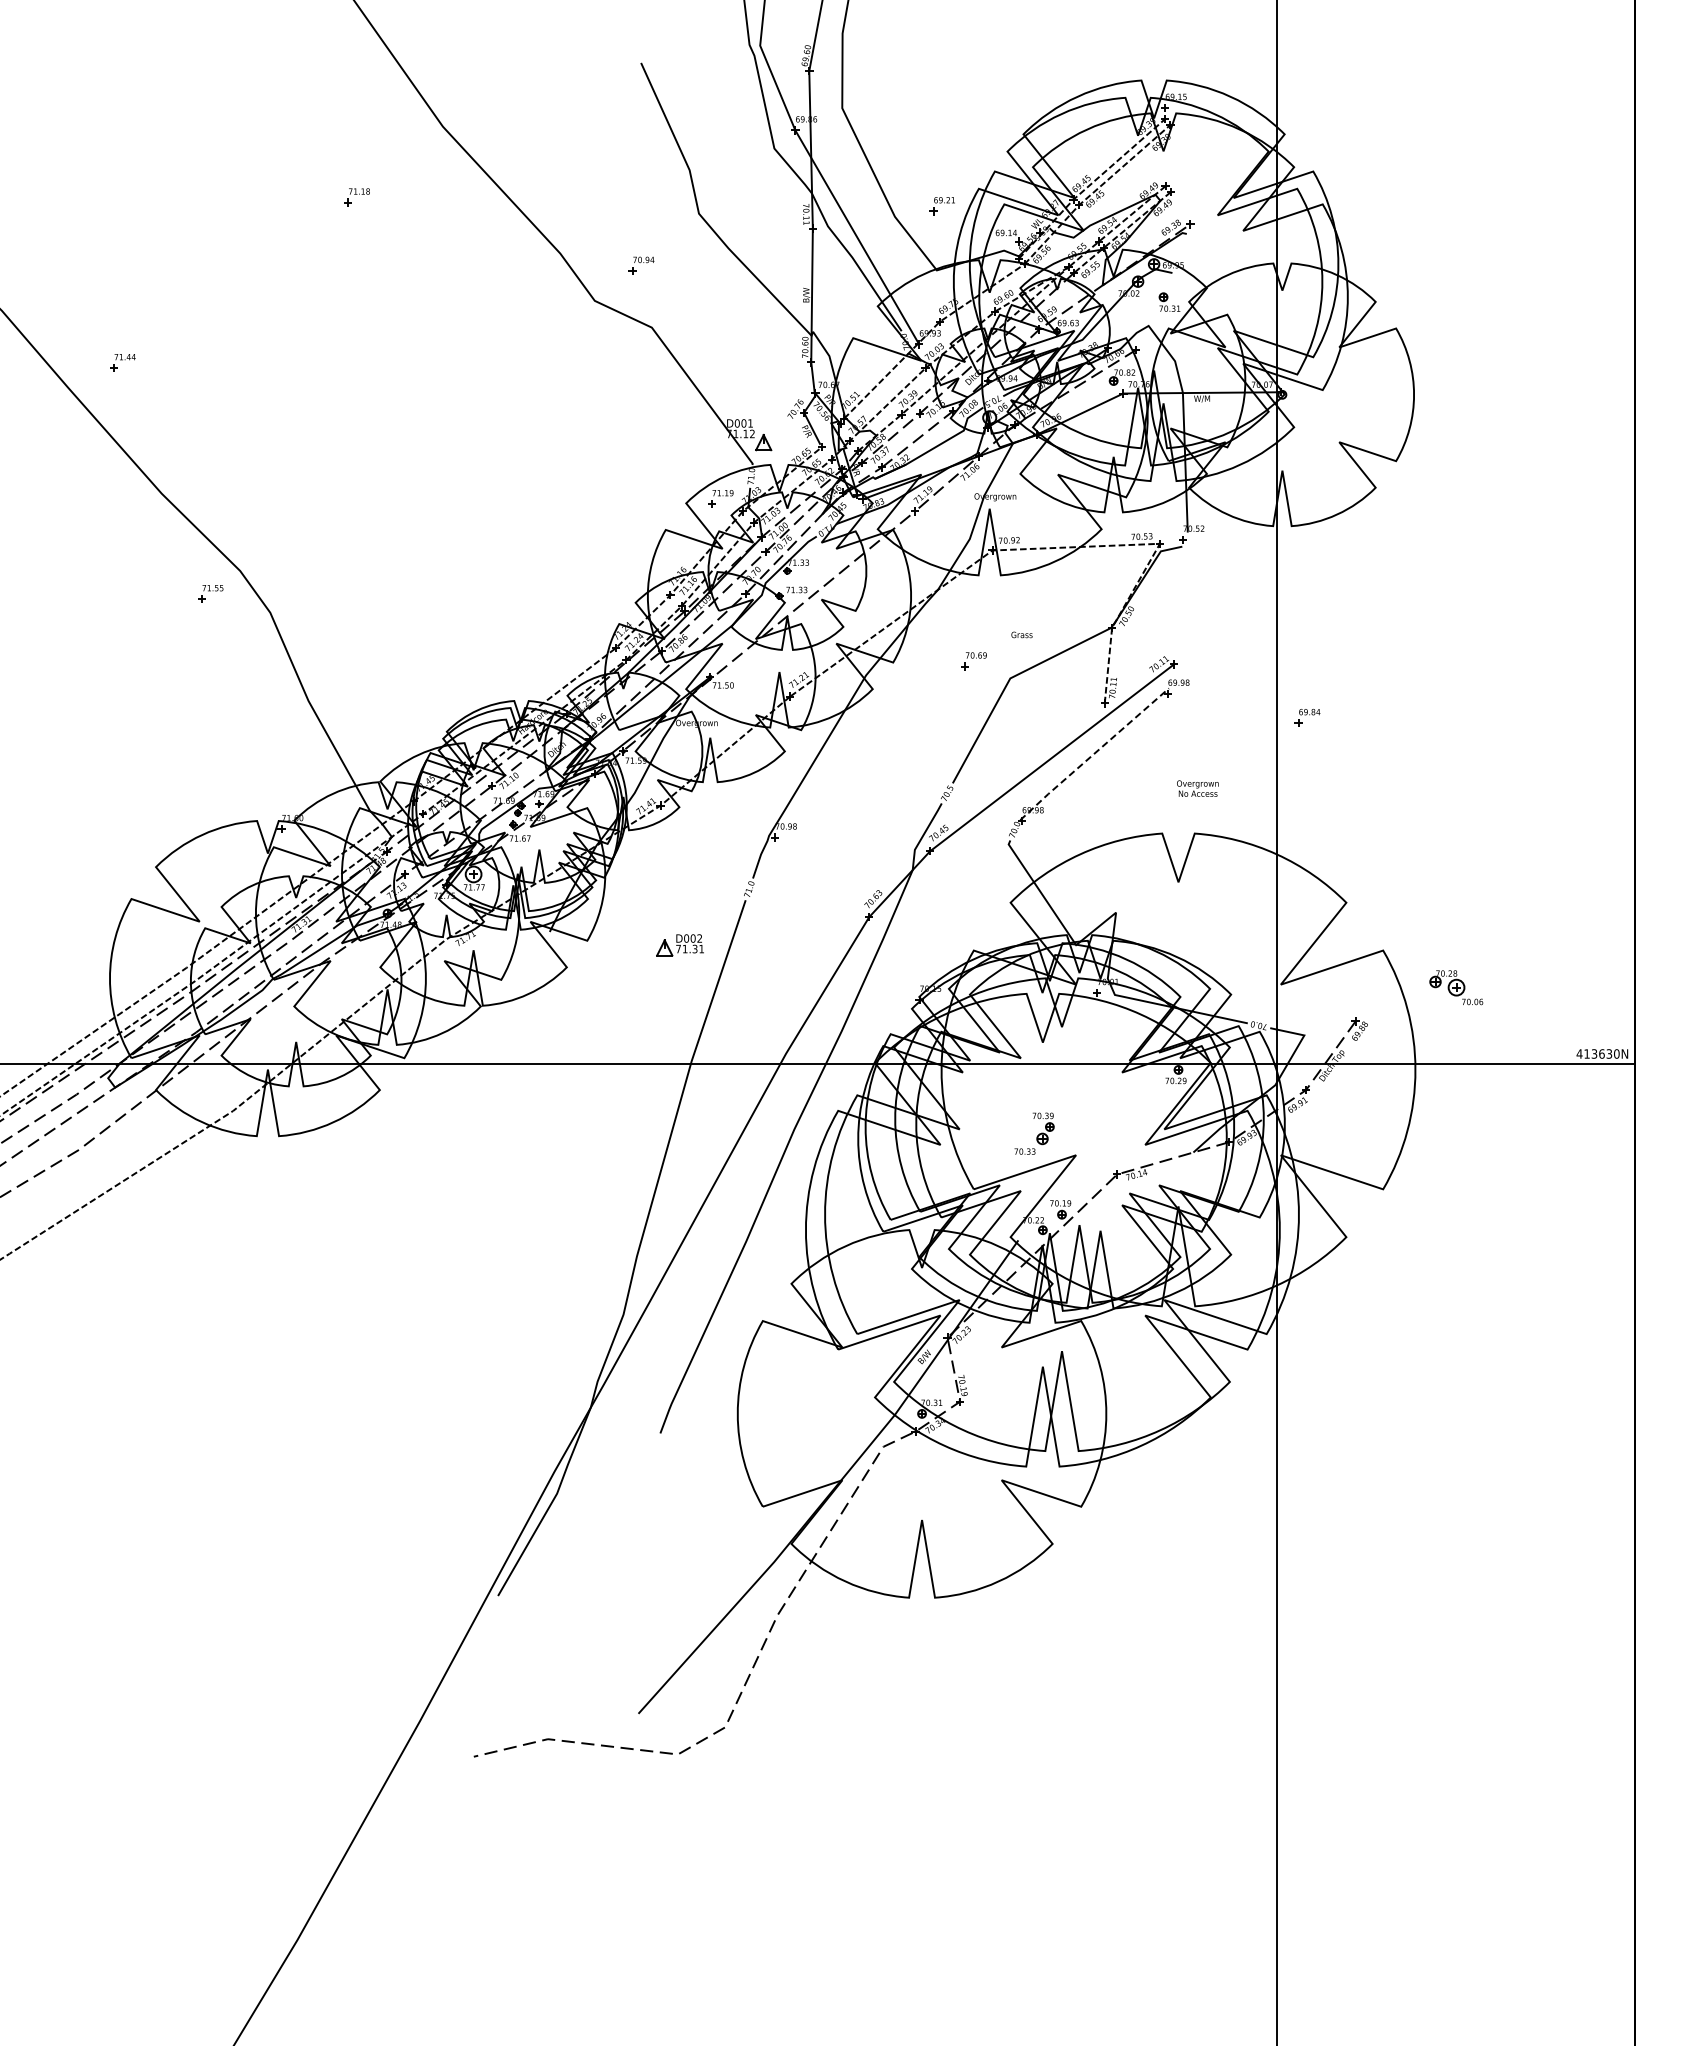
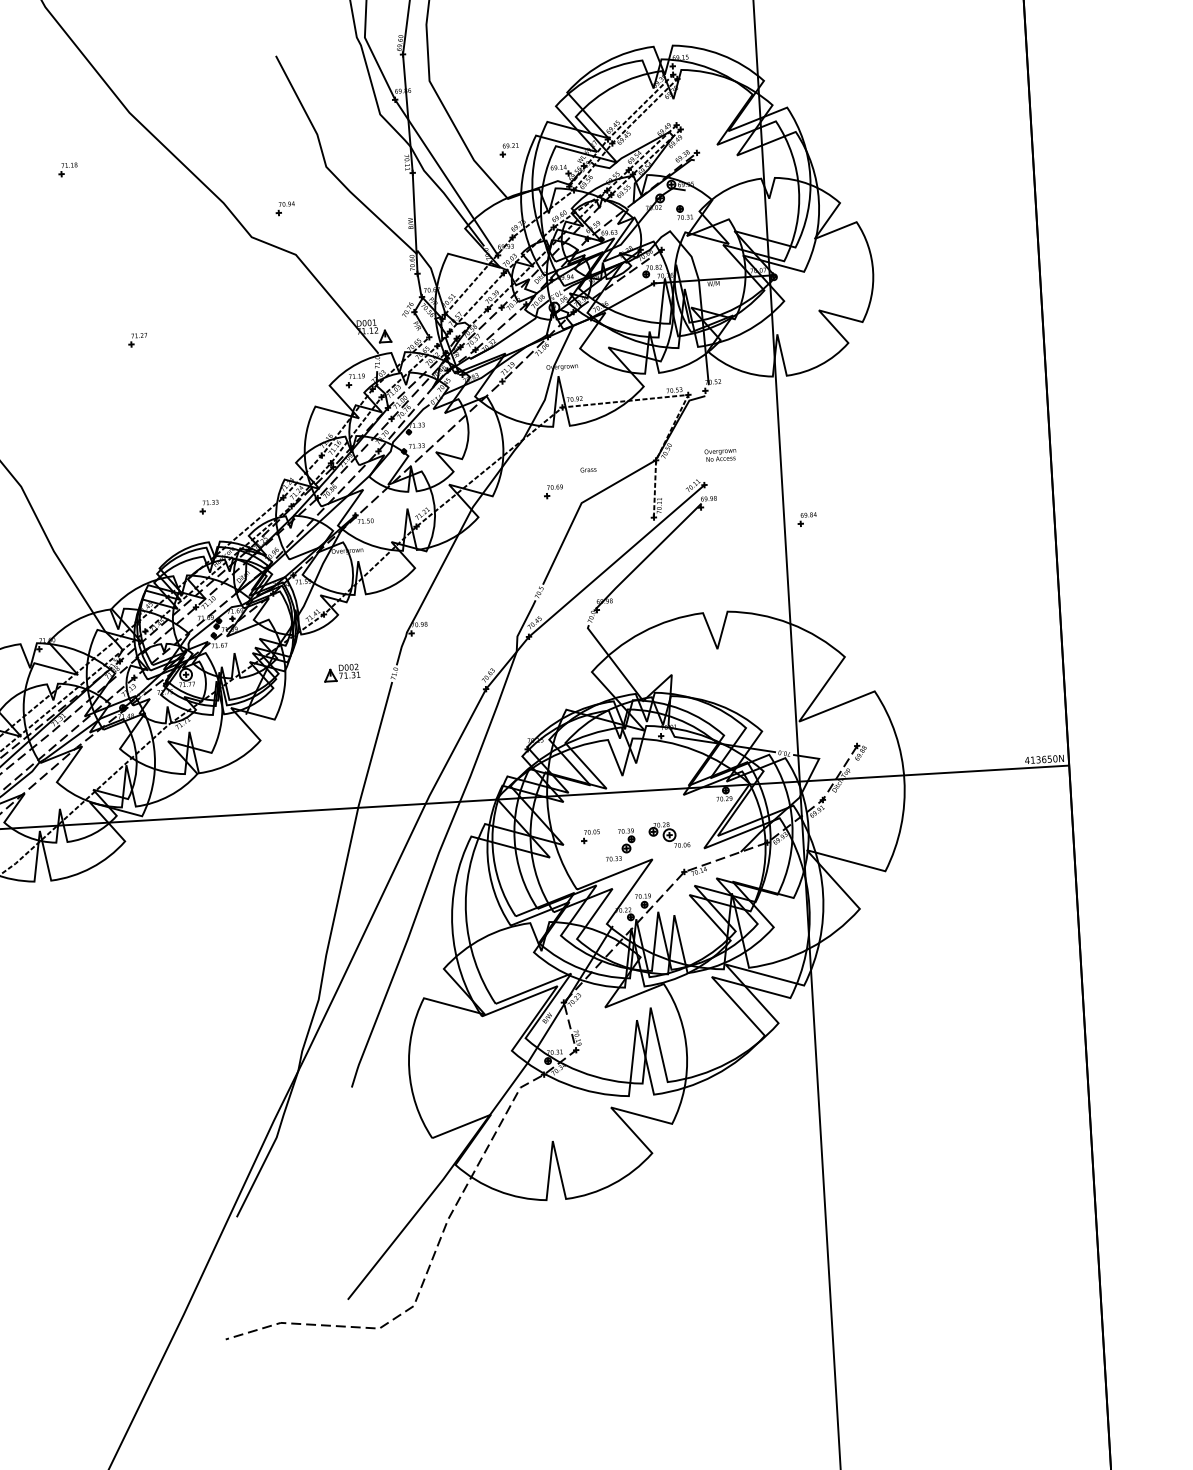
part: (435, 428) -> (137, 340), added
part: (516, 654) -> (208, 507), added
line: (1094, 754) -> (648, 556), dashed -> solid
text: (1197, 788) -> (720, 454), moved
part: (679, 945) -> (341, 673), moved
part: (1456, 987) -> (669, 835), moved
text: (1609, 1053) -> (1049, 758), 413630N -> 413650N
part: (995, 1120) -> (590, 836), added

